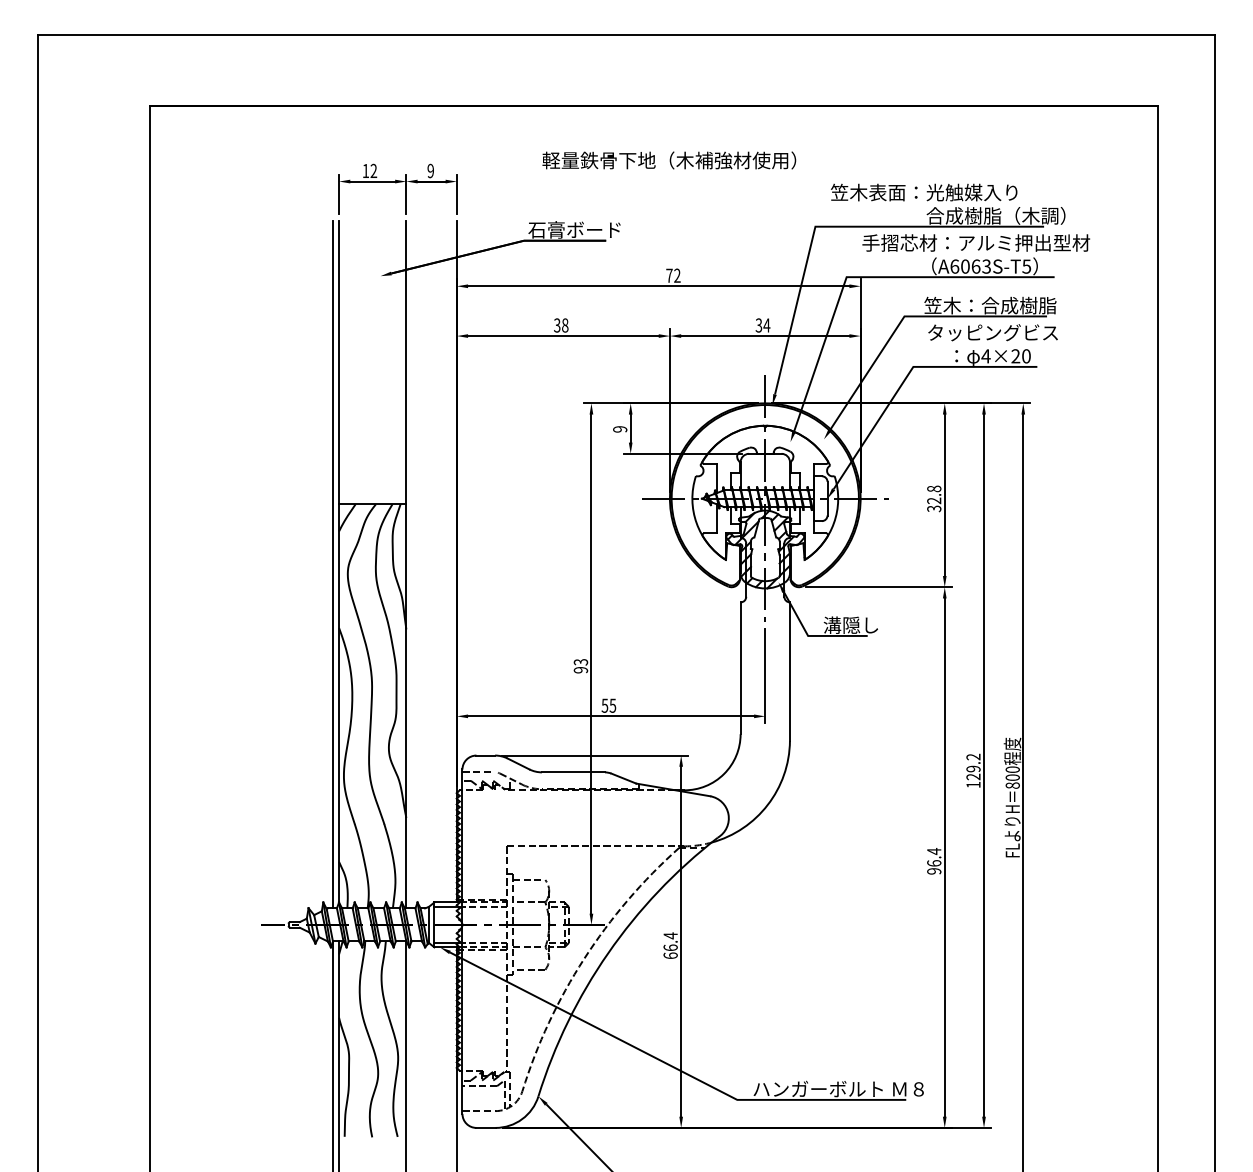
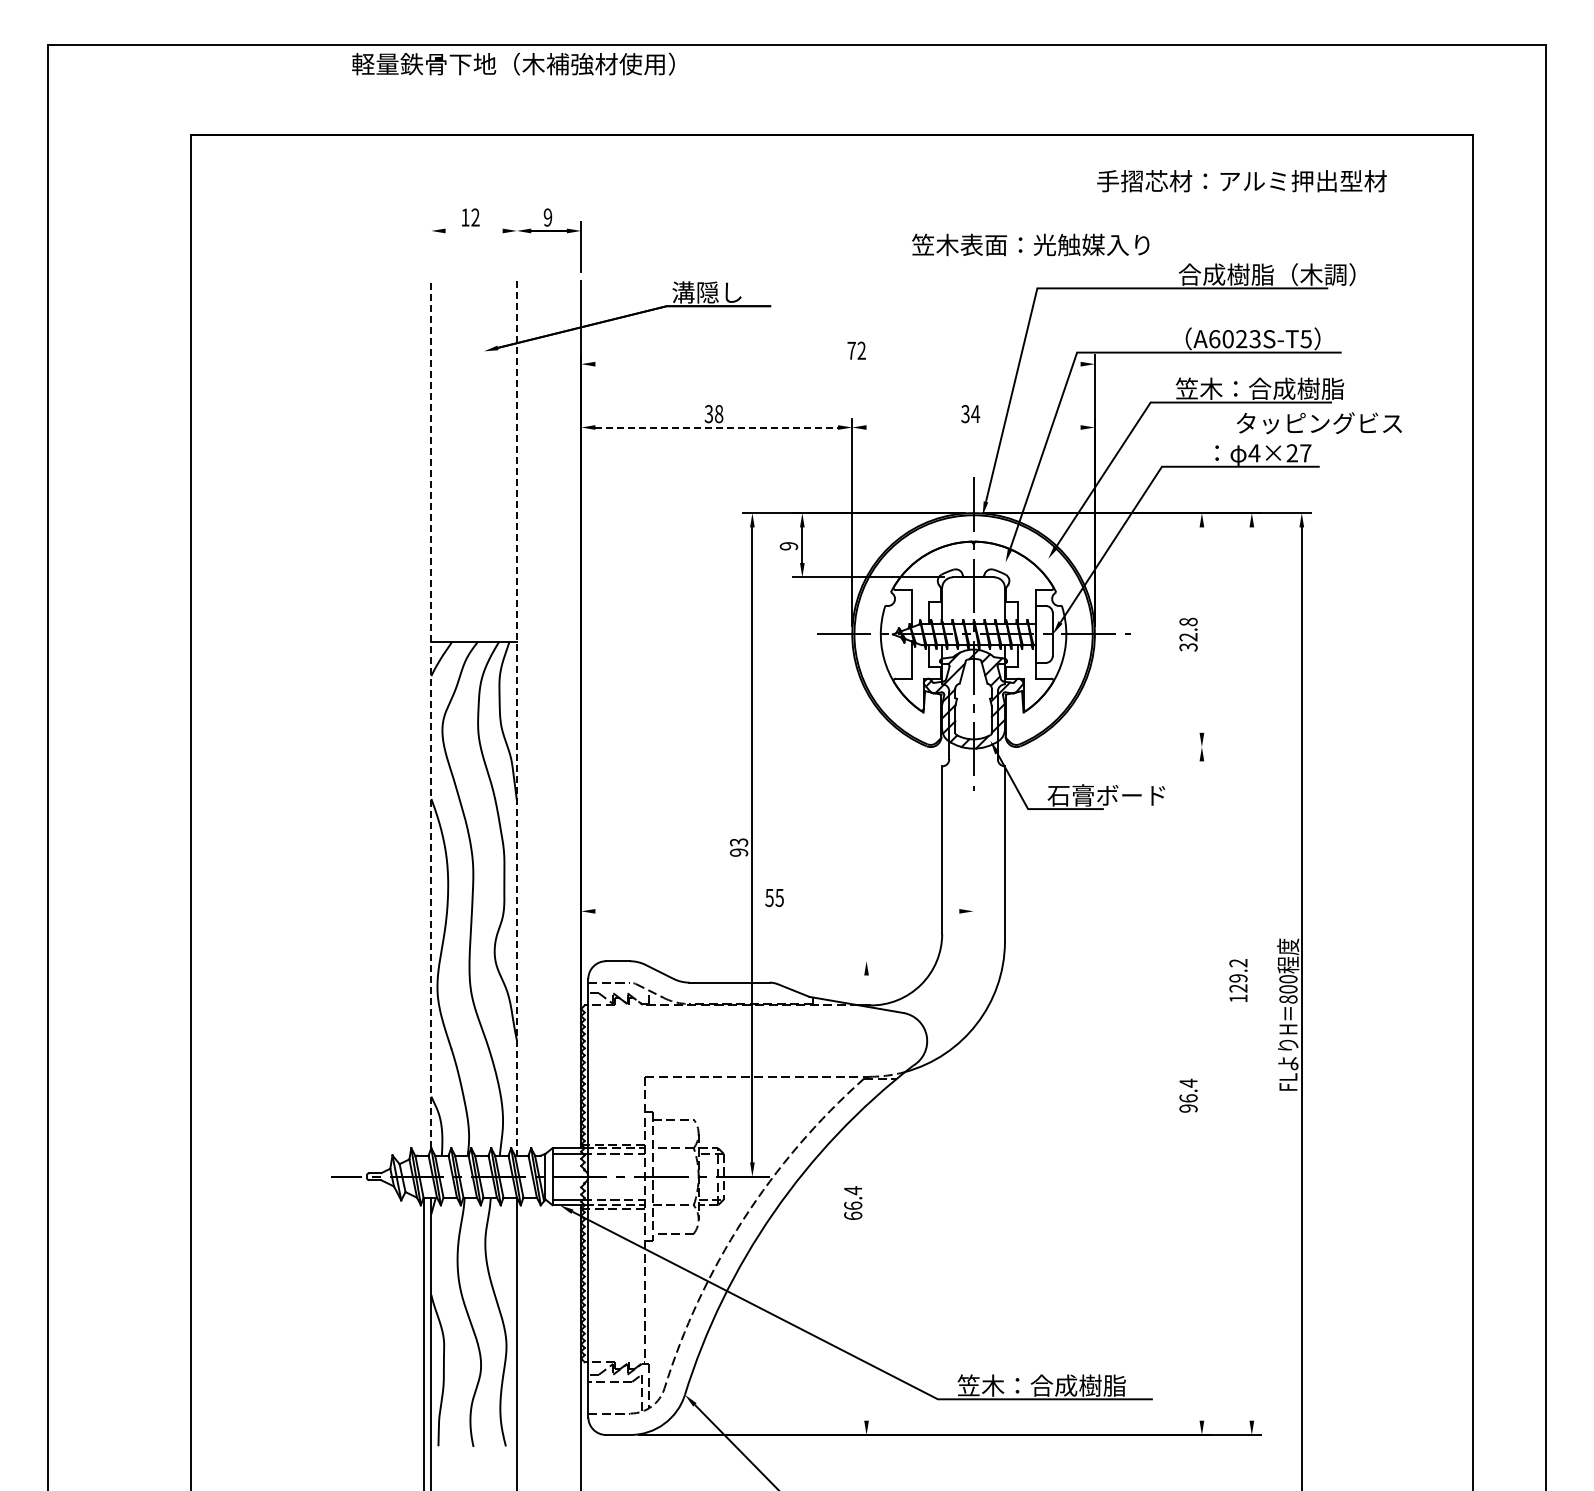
text: (669, 159) -> (513, 63), moved
line: (372, 181) -> (473, 230), removed
text: (924, 192) -> (1030, 244), moved
line: (339, 193) -> (431, 246), removed
line: (406, 193) -> (516, 246), removed
text: (574, 229) -> (730, 292), 石膏ボード -> 溝隠し
text: (975, 243) -> (1241, 181), moved
text: (975, 266) -> (1241, 339), A6063S-T5 -> A6023S-T5
line: (658, 286) -> (837, 364), removed
text: (992, 332) -> (1318, 423), moved
line: (564, 336) -> (717, 427), solid -> dashed
line: (765, 336) -> (973, 427), removed
text: (1026, 356) -> (1305, 453), 4×20 -> 4×27
line: (944, 494) -> (1201, 629), removed
line: (339, 561) -> (431, 714), solid -> dashed
line: (333, 563) -> (424, 717), removed
line: (406, 564) -> (516, 718), solid -> dashed
line: (878, 587) -> (1117, 747), removed
text: (869, 625) -> (1106, 795), 溝隠し -> 石膏ボード
line: (765, 676) -> (973, 860), removed
line: (611, 716) -> (777, 911), removed
line: (594, 755) -> (756, 961), removed
line: (983, 765) -> (1251, 973), removed
line: (944, 857) -> (1201, 1090), removed
line: (681, 941) -> (866, 1197), removed
text: (838, 1089) -> (1066, 1385), ハンガーボルト Ｍ８ -> 笠木：合成樹脂

